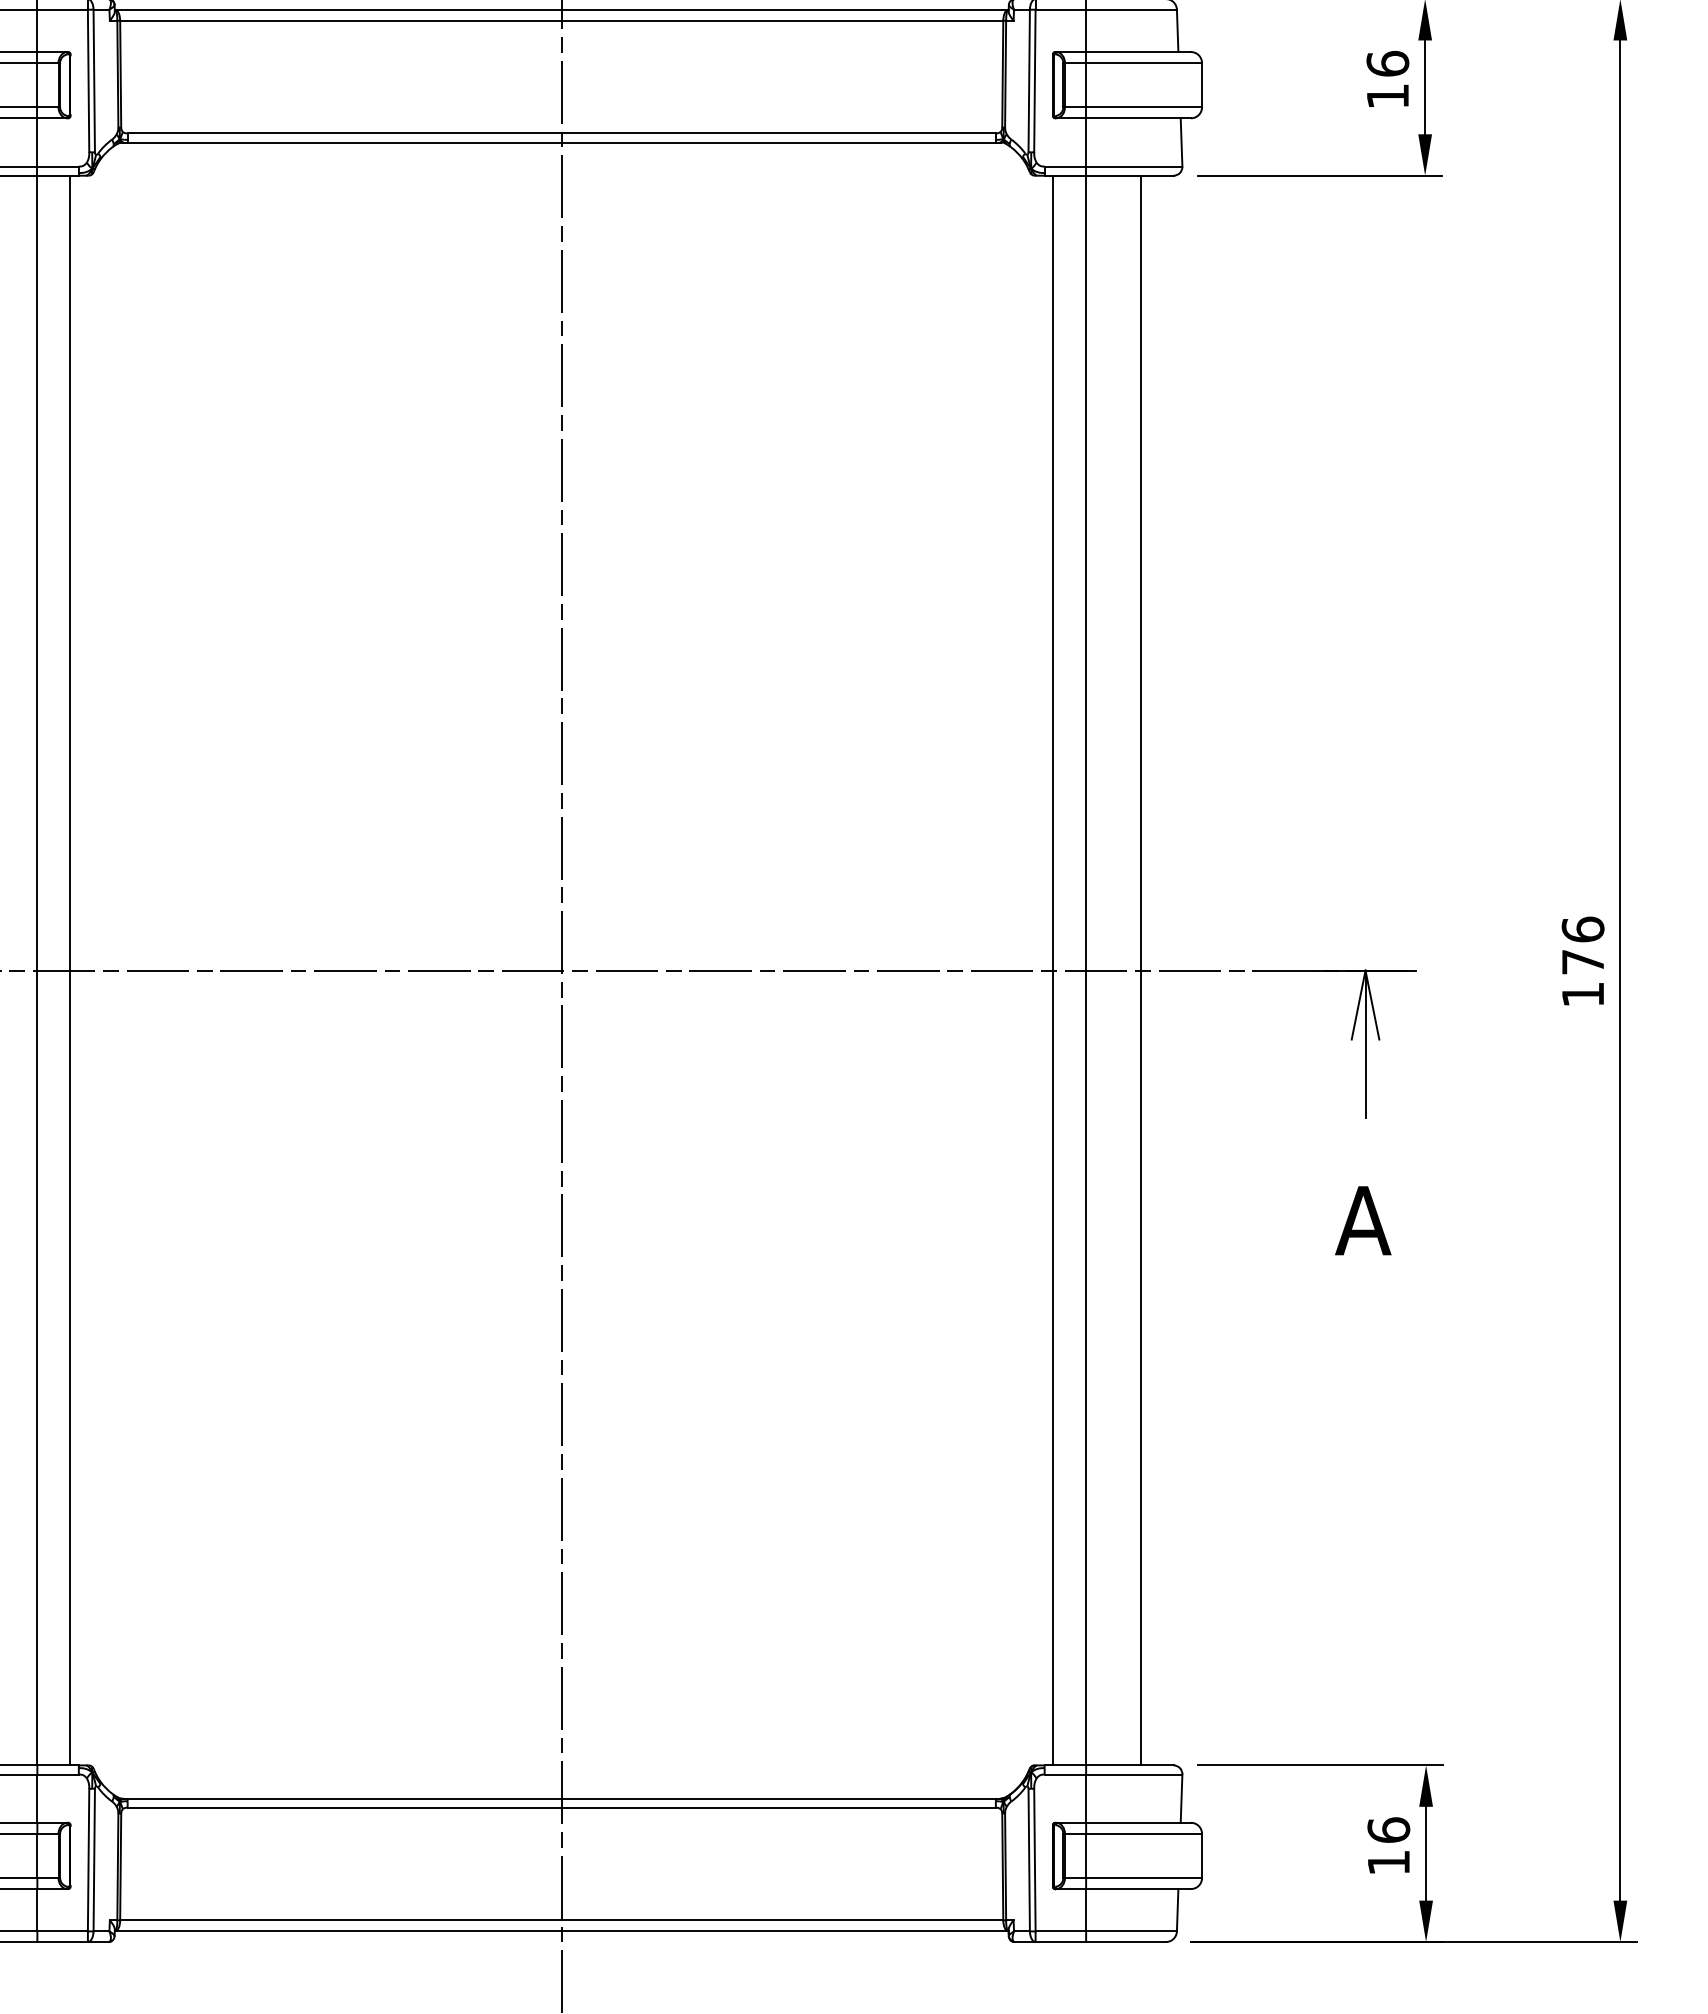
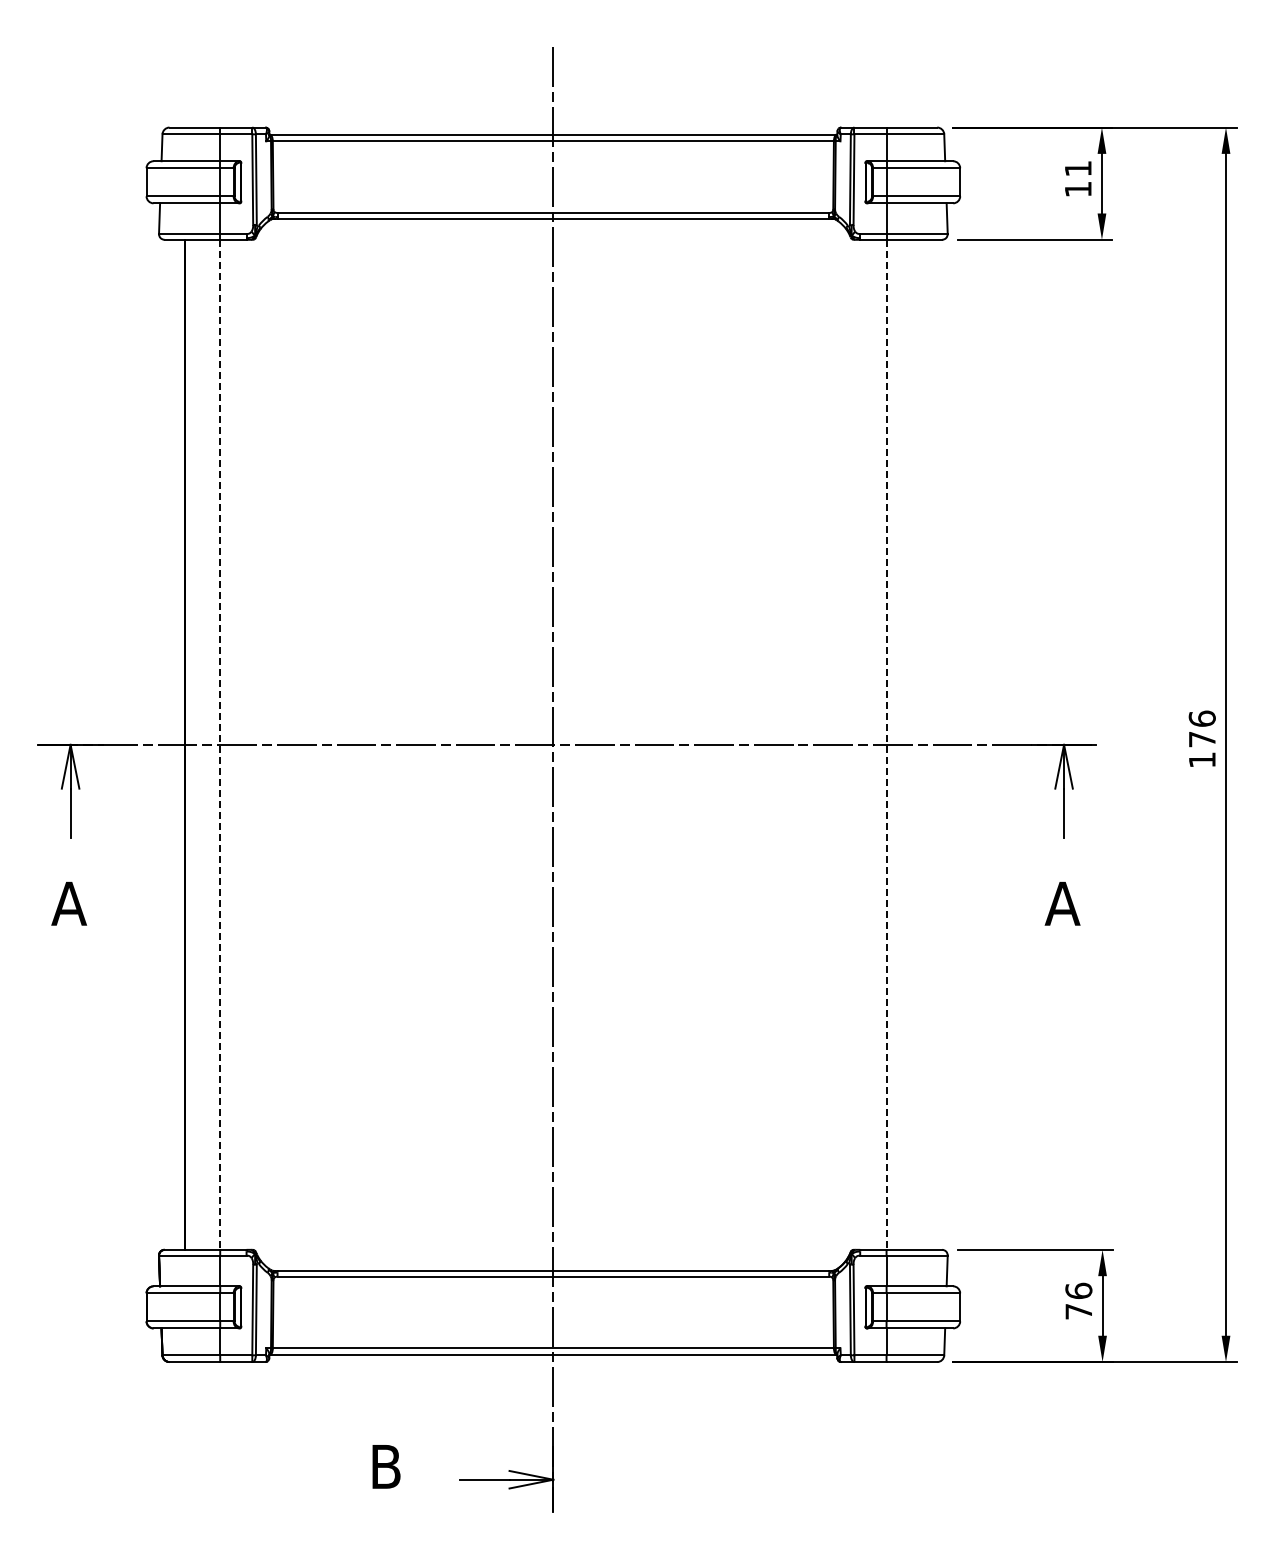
text: (1386, 63) -> (1077, 168), 16 -> 11
line: (70, 970) -> (241, 744), removed
line: (1052, 970) -> (865, 744), removed
line: (1141, 970) -> (921, 744), removed
line: (37, 971) -> (220, 745), solid -> dashed
line: (1086, 971) -> (886, 745), solid -> dashed
text: (1388, 1862) -> (1078, 1311), 16 -> 76

